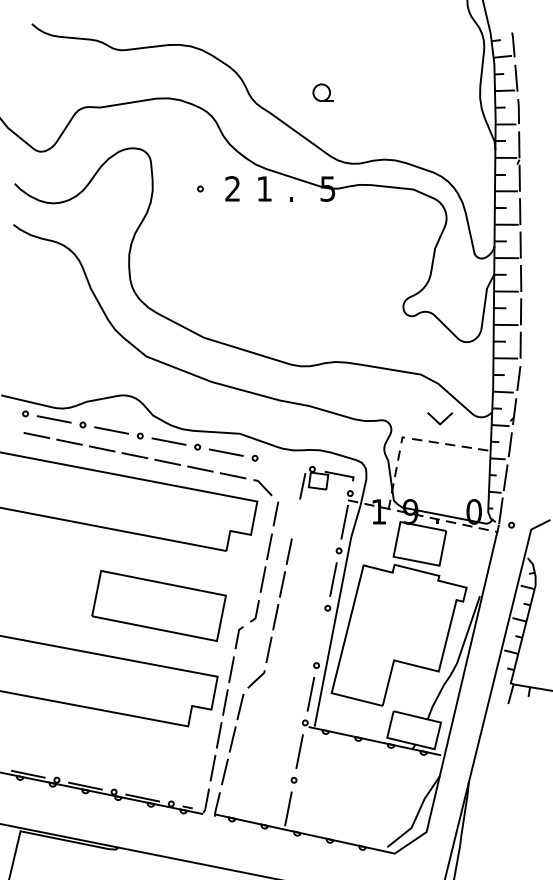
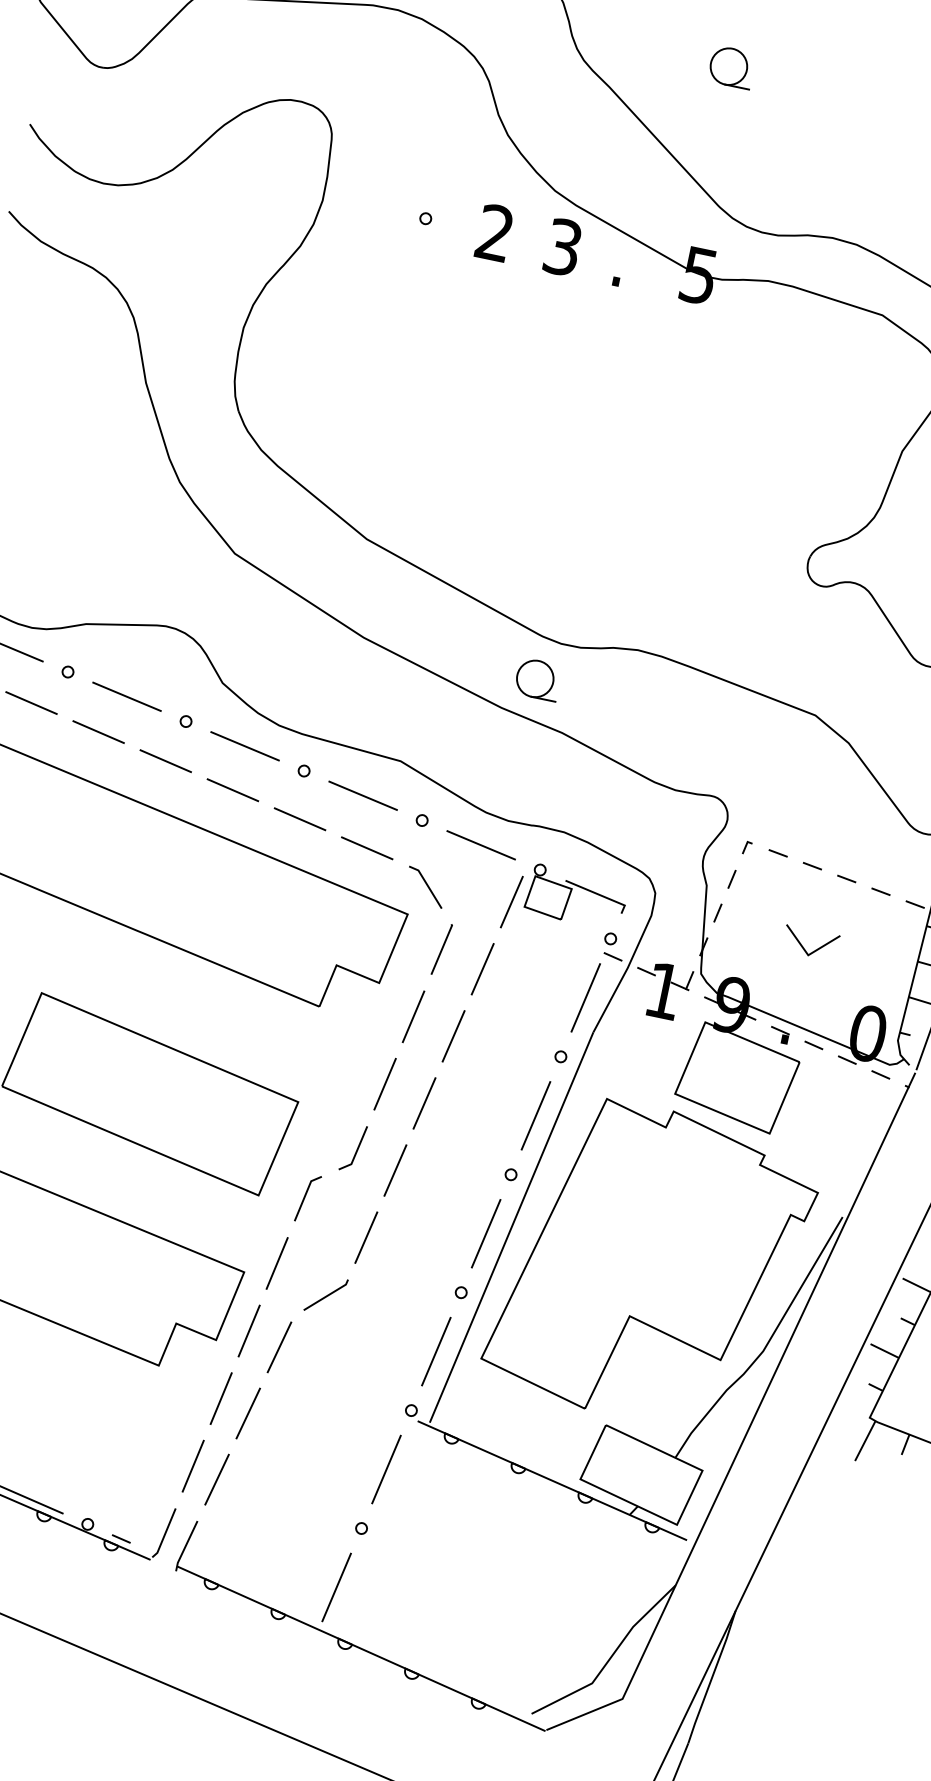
text: (264, 188) -> (563, 246), 1 -> 3
part: (293, 384) -> (537, 679), added
line: (442, 420) -> (815, 947), moved
line: (283, 463) -> (480, 844), added
line: (295, 518) -> (481, 967), added
line: (322, 636) -> (486, 1232), added

